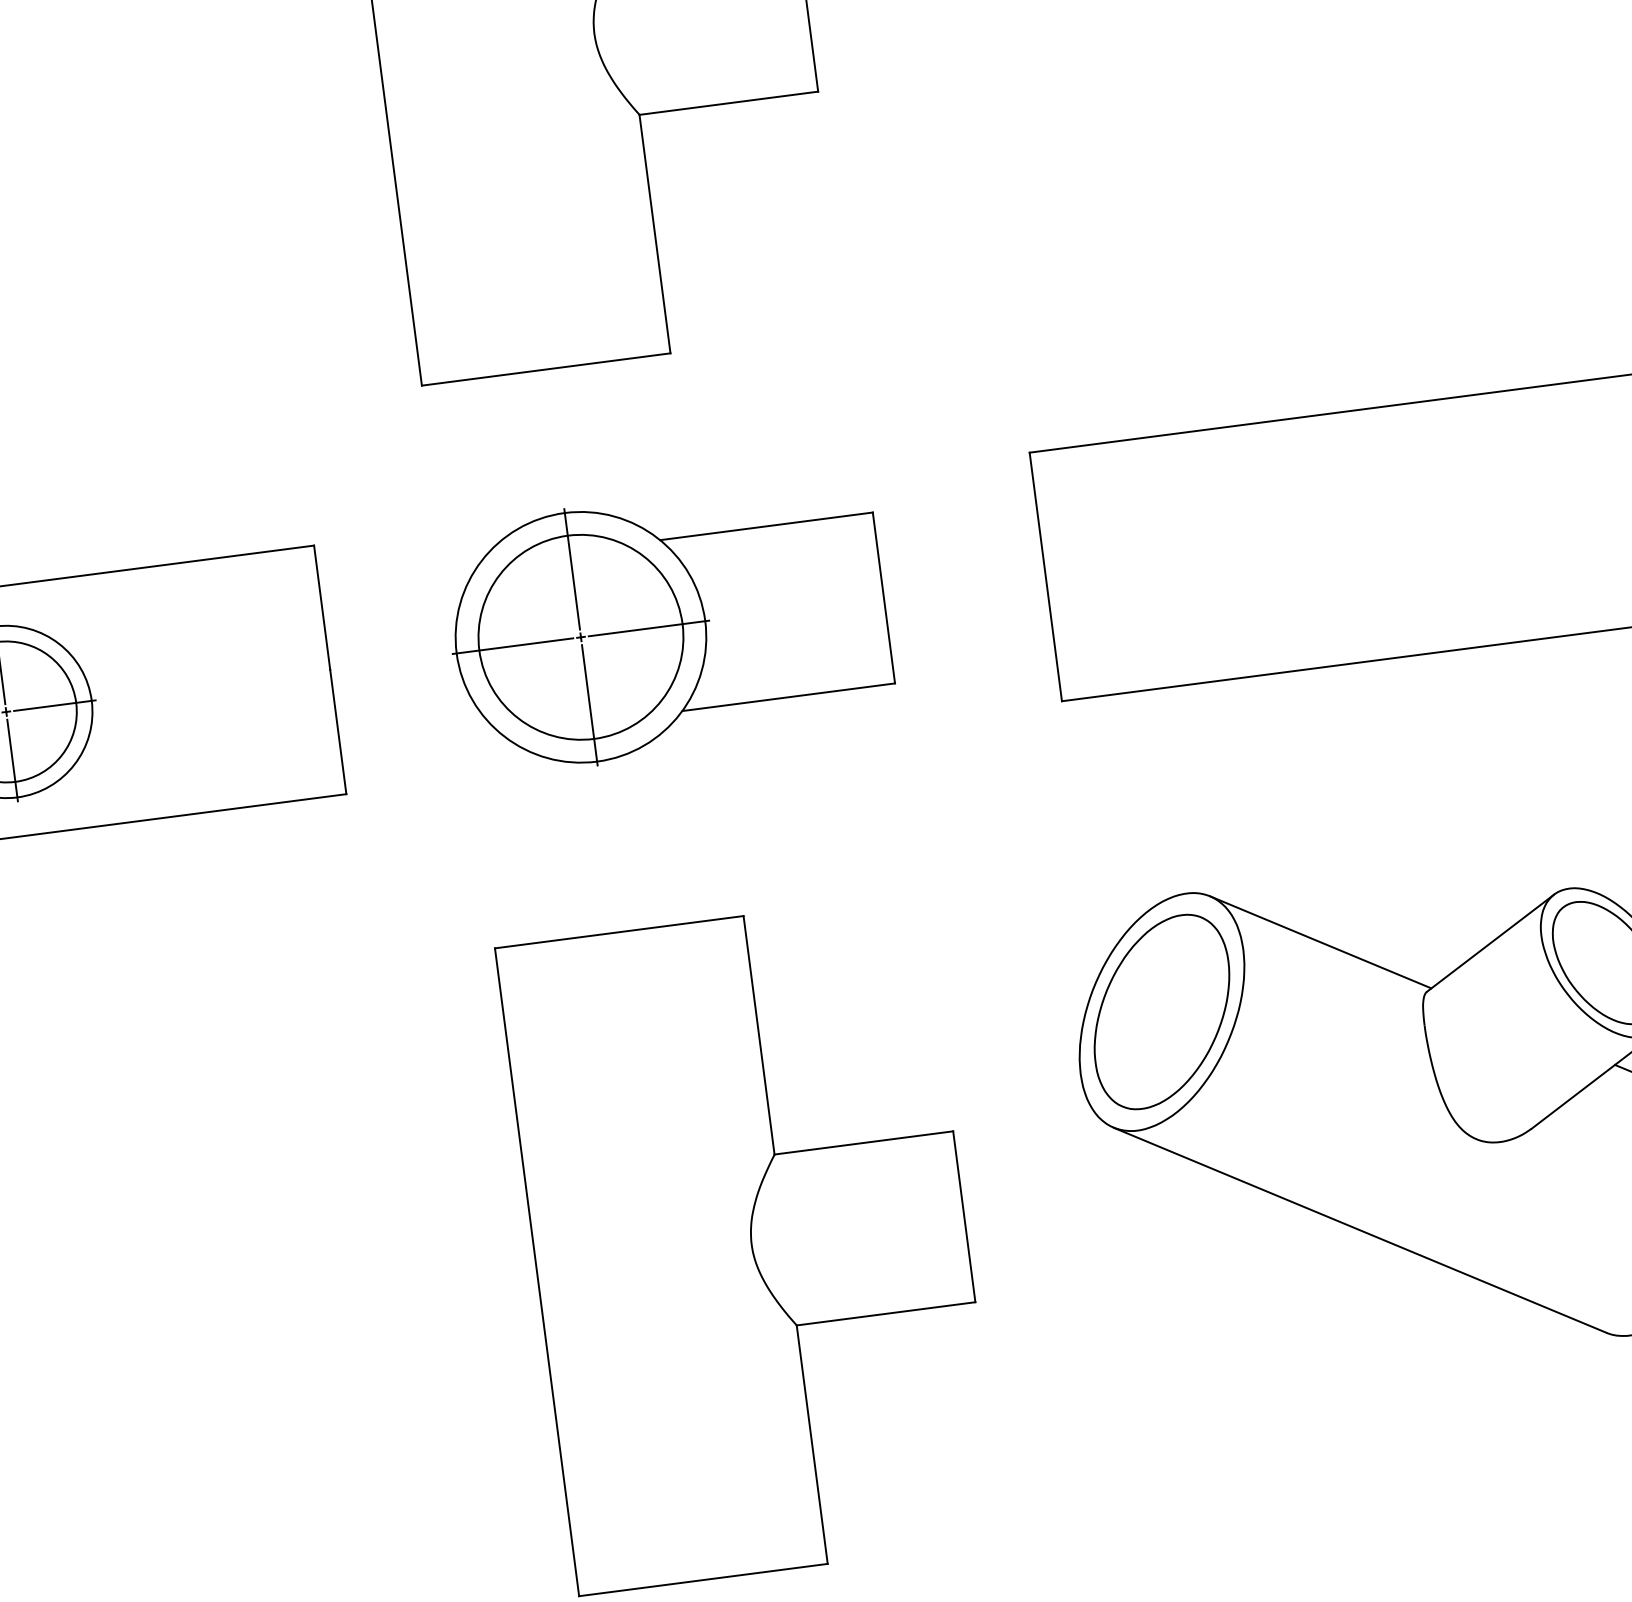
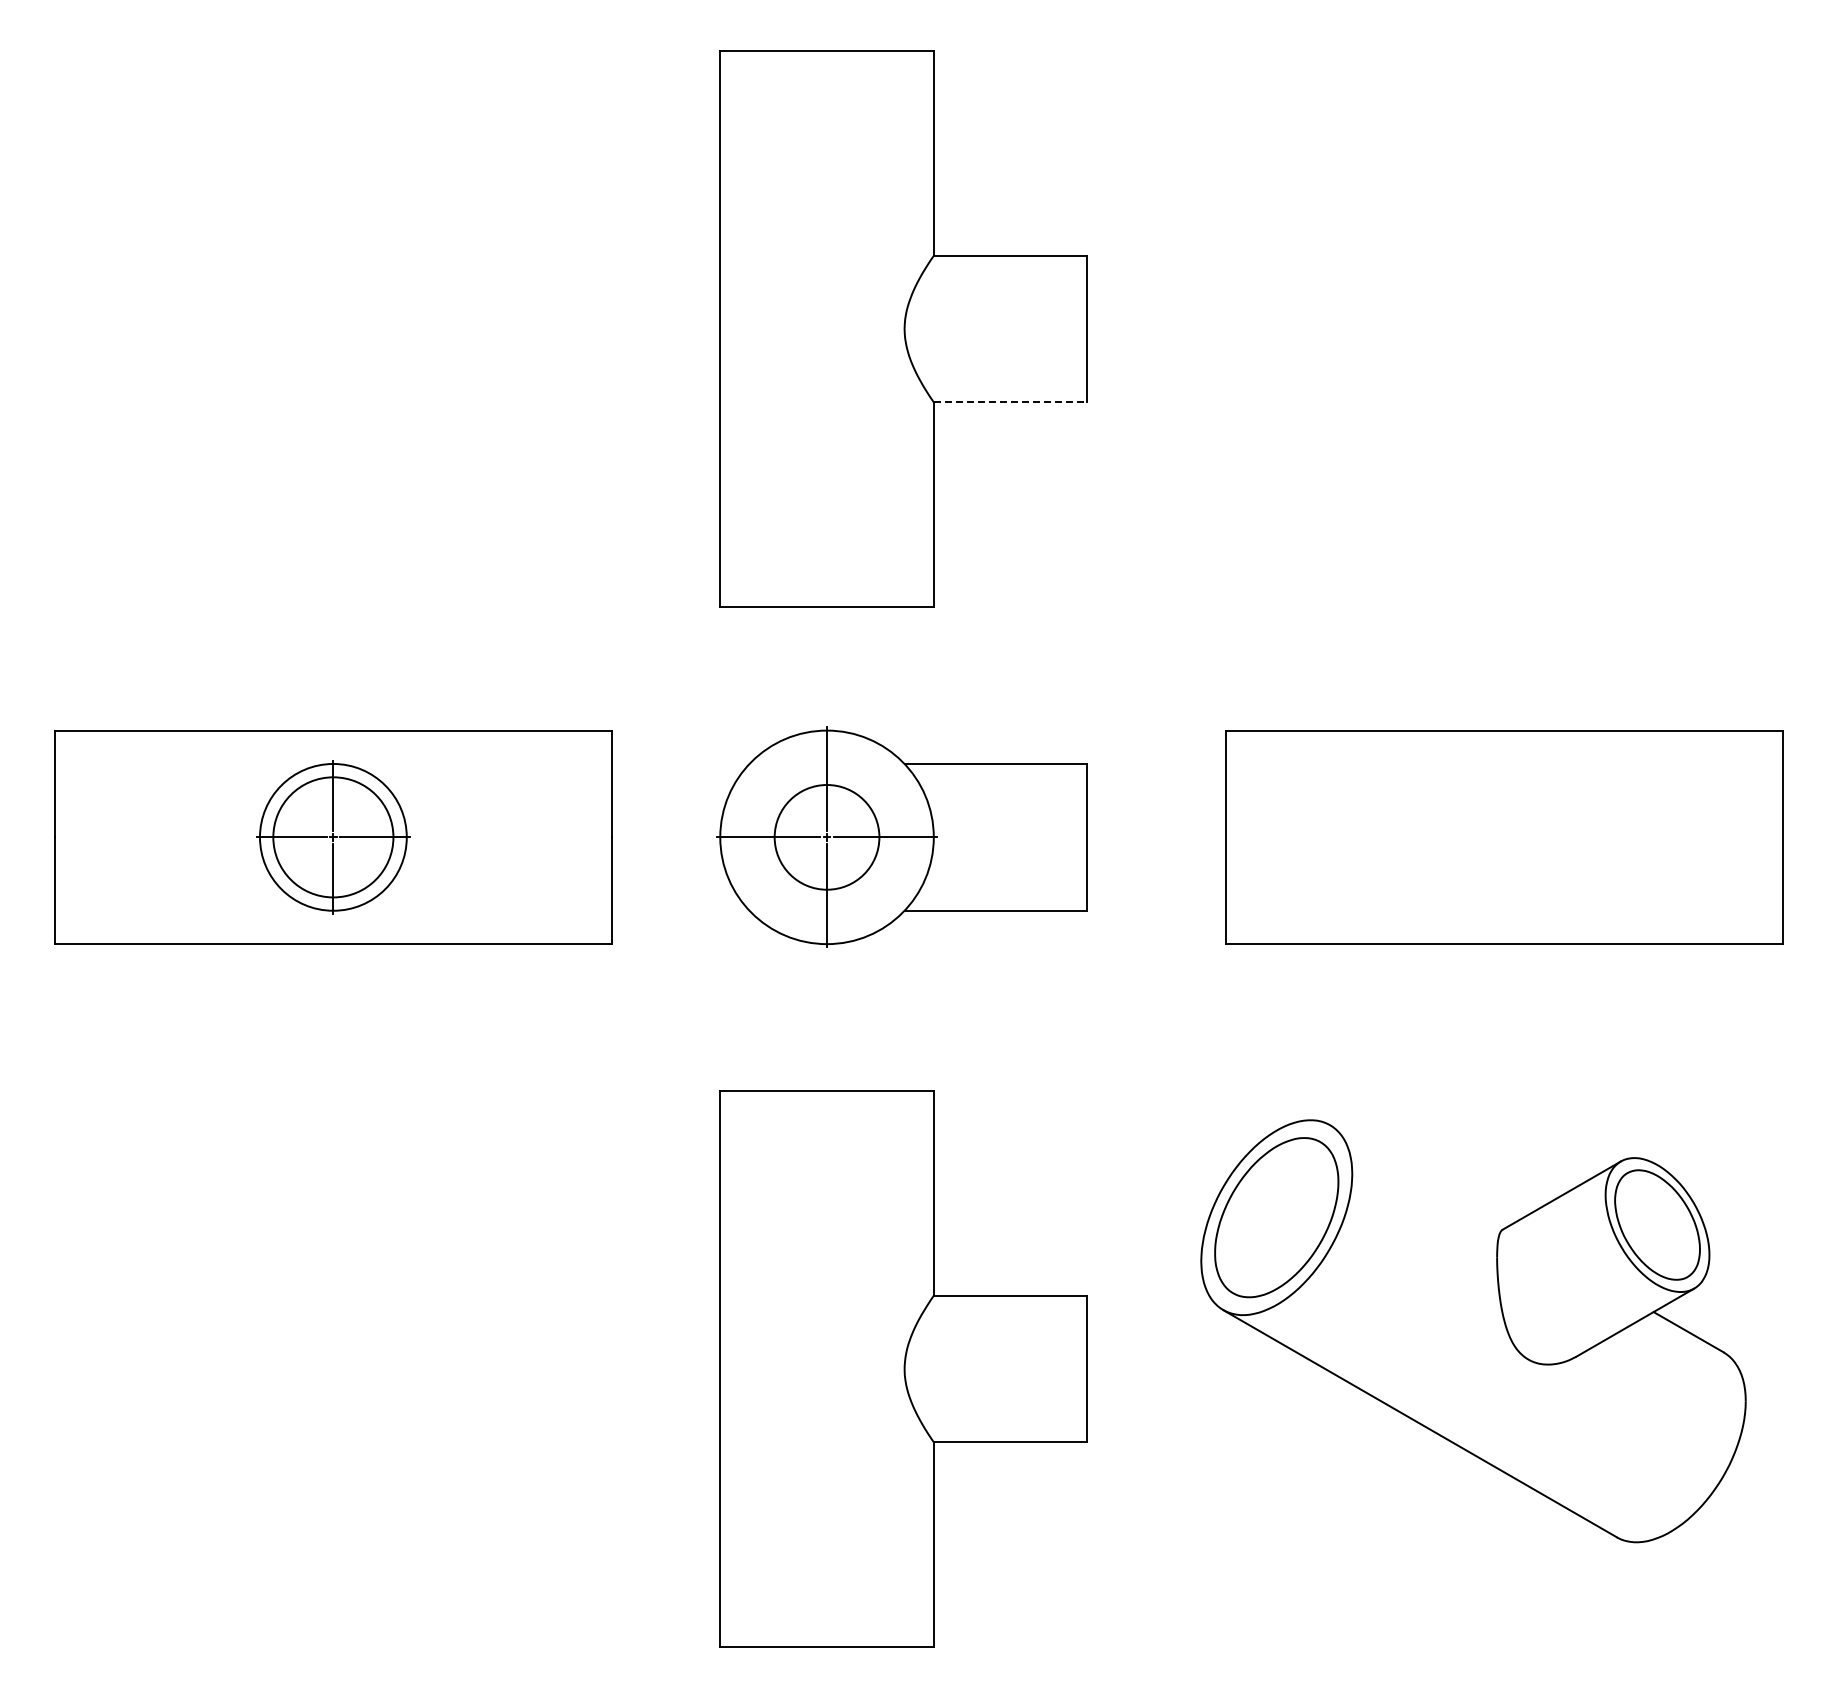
line: (728, 103) -> (1010, 402), solid -> dashed
circle: (580, 637) -> (826, 837), size x0.6
line: (1320, 942) -> (1418, 1176), removed

